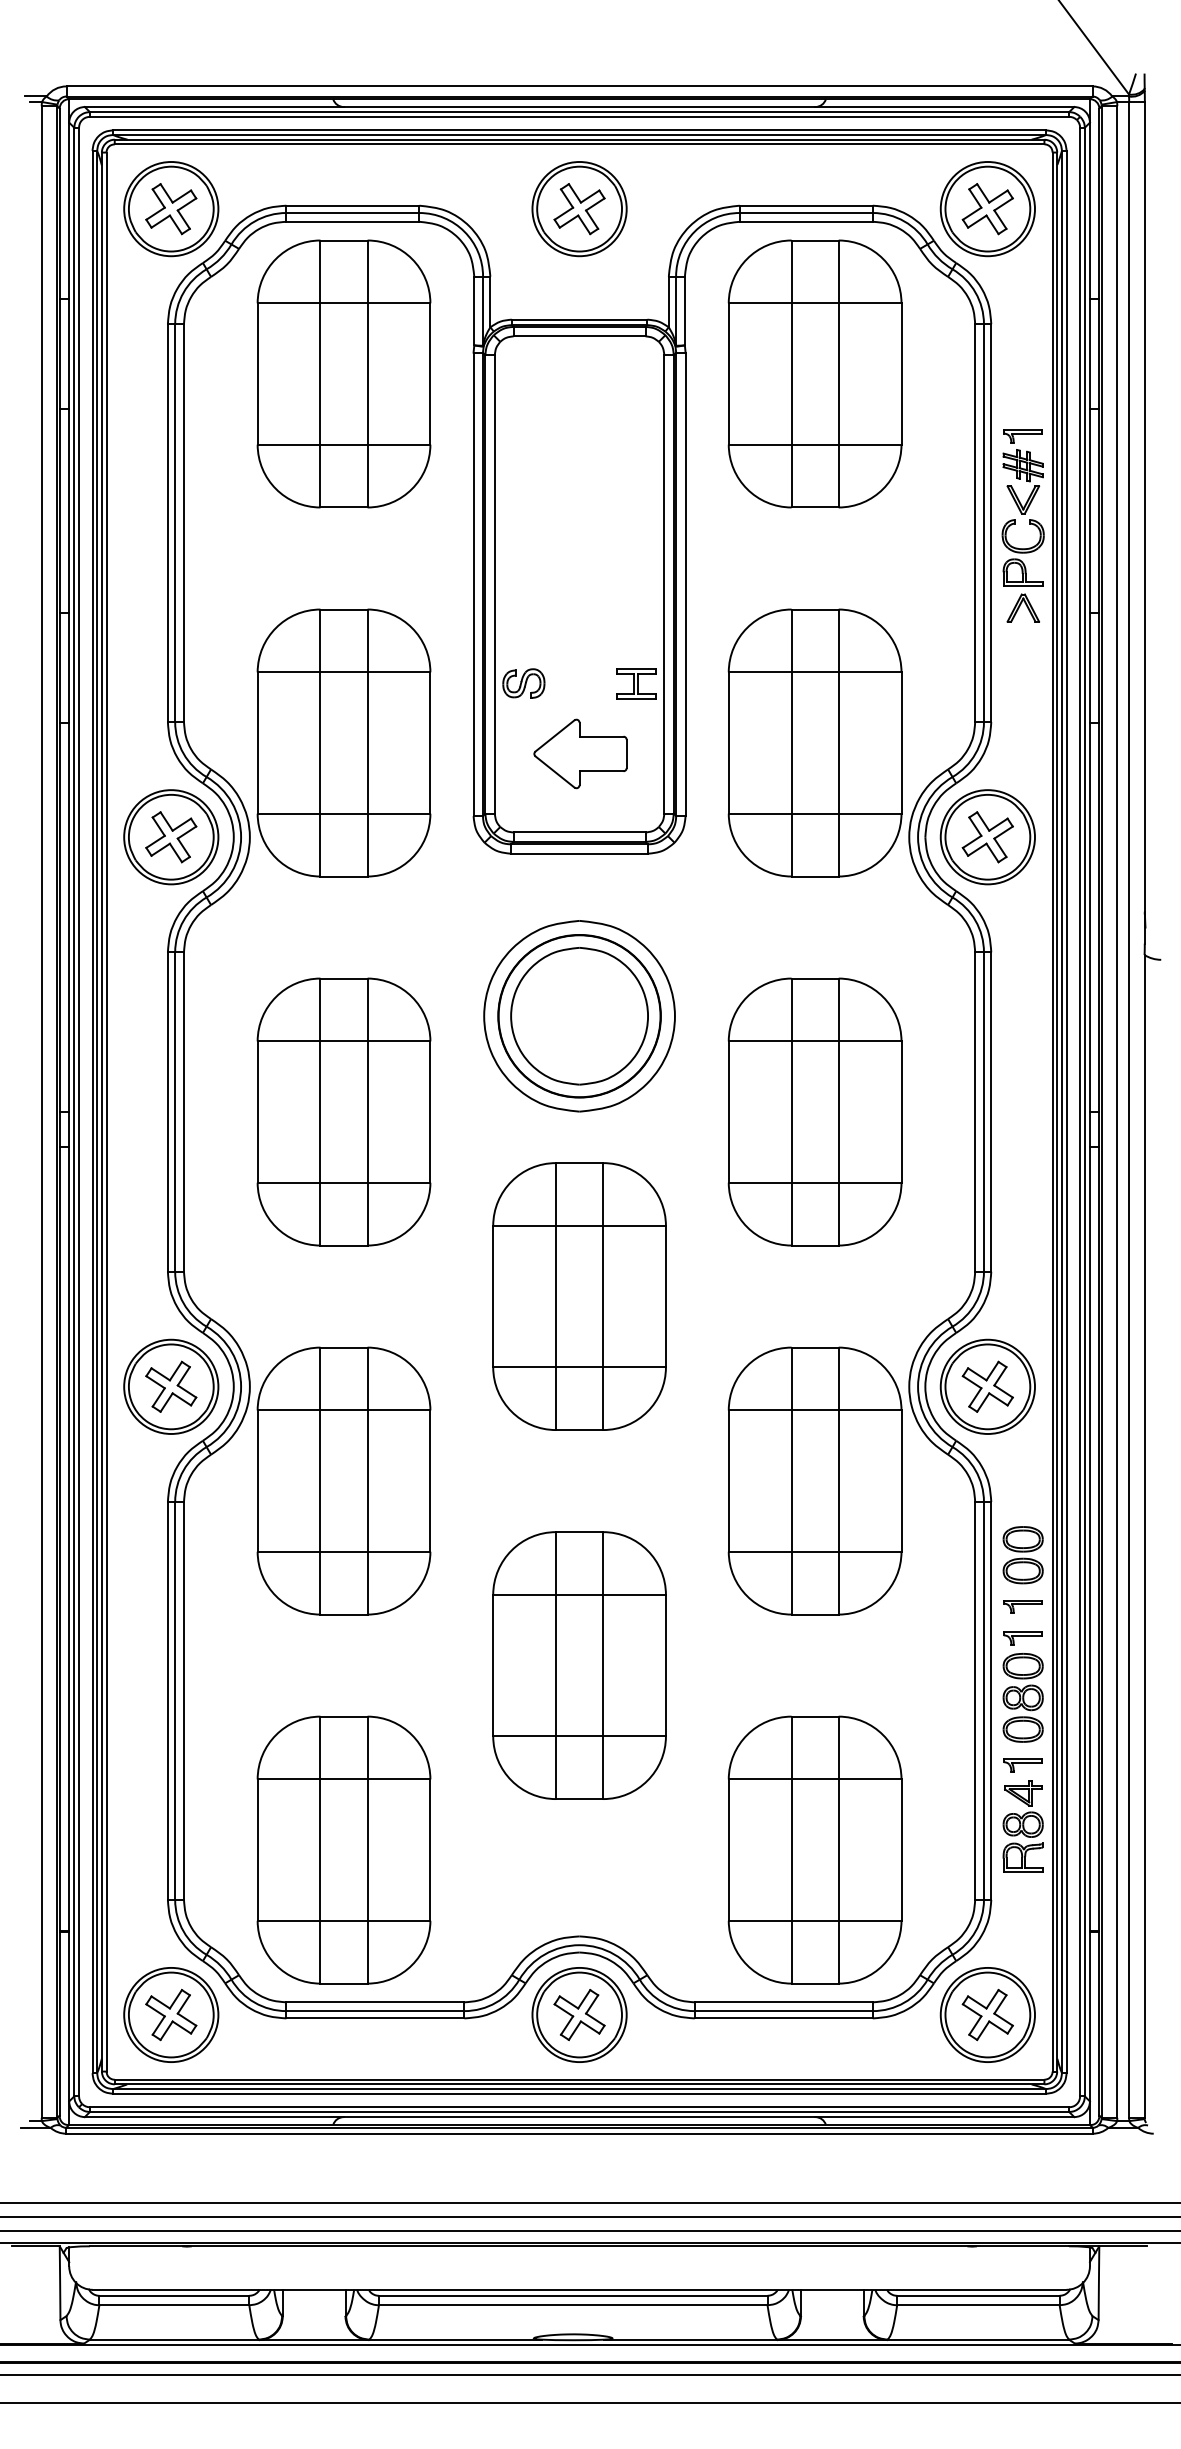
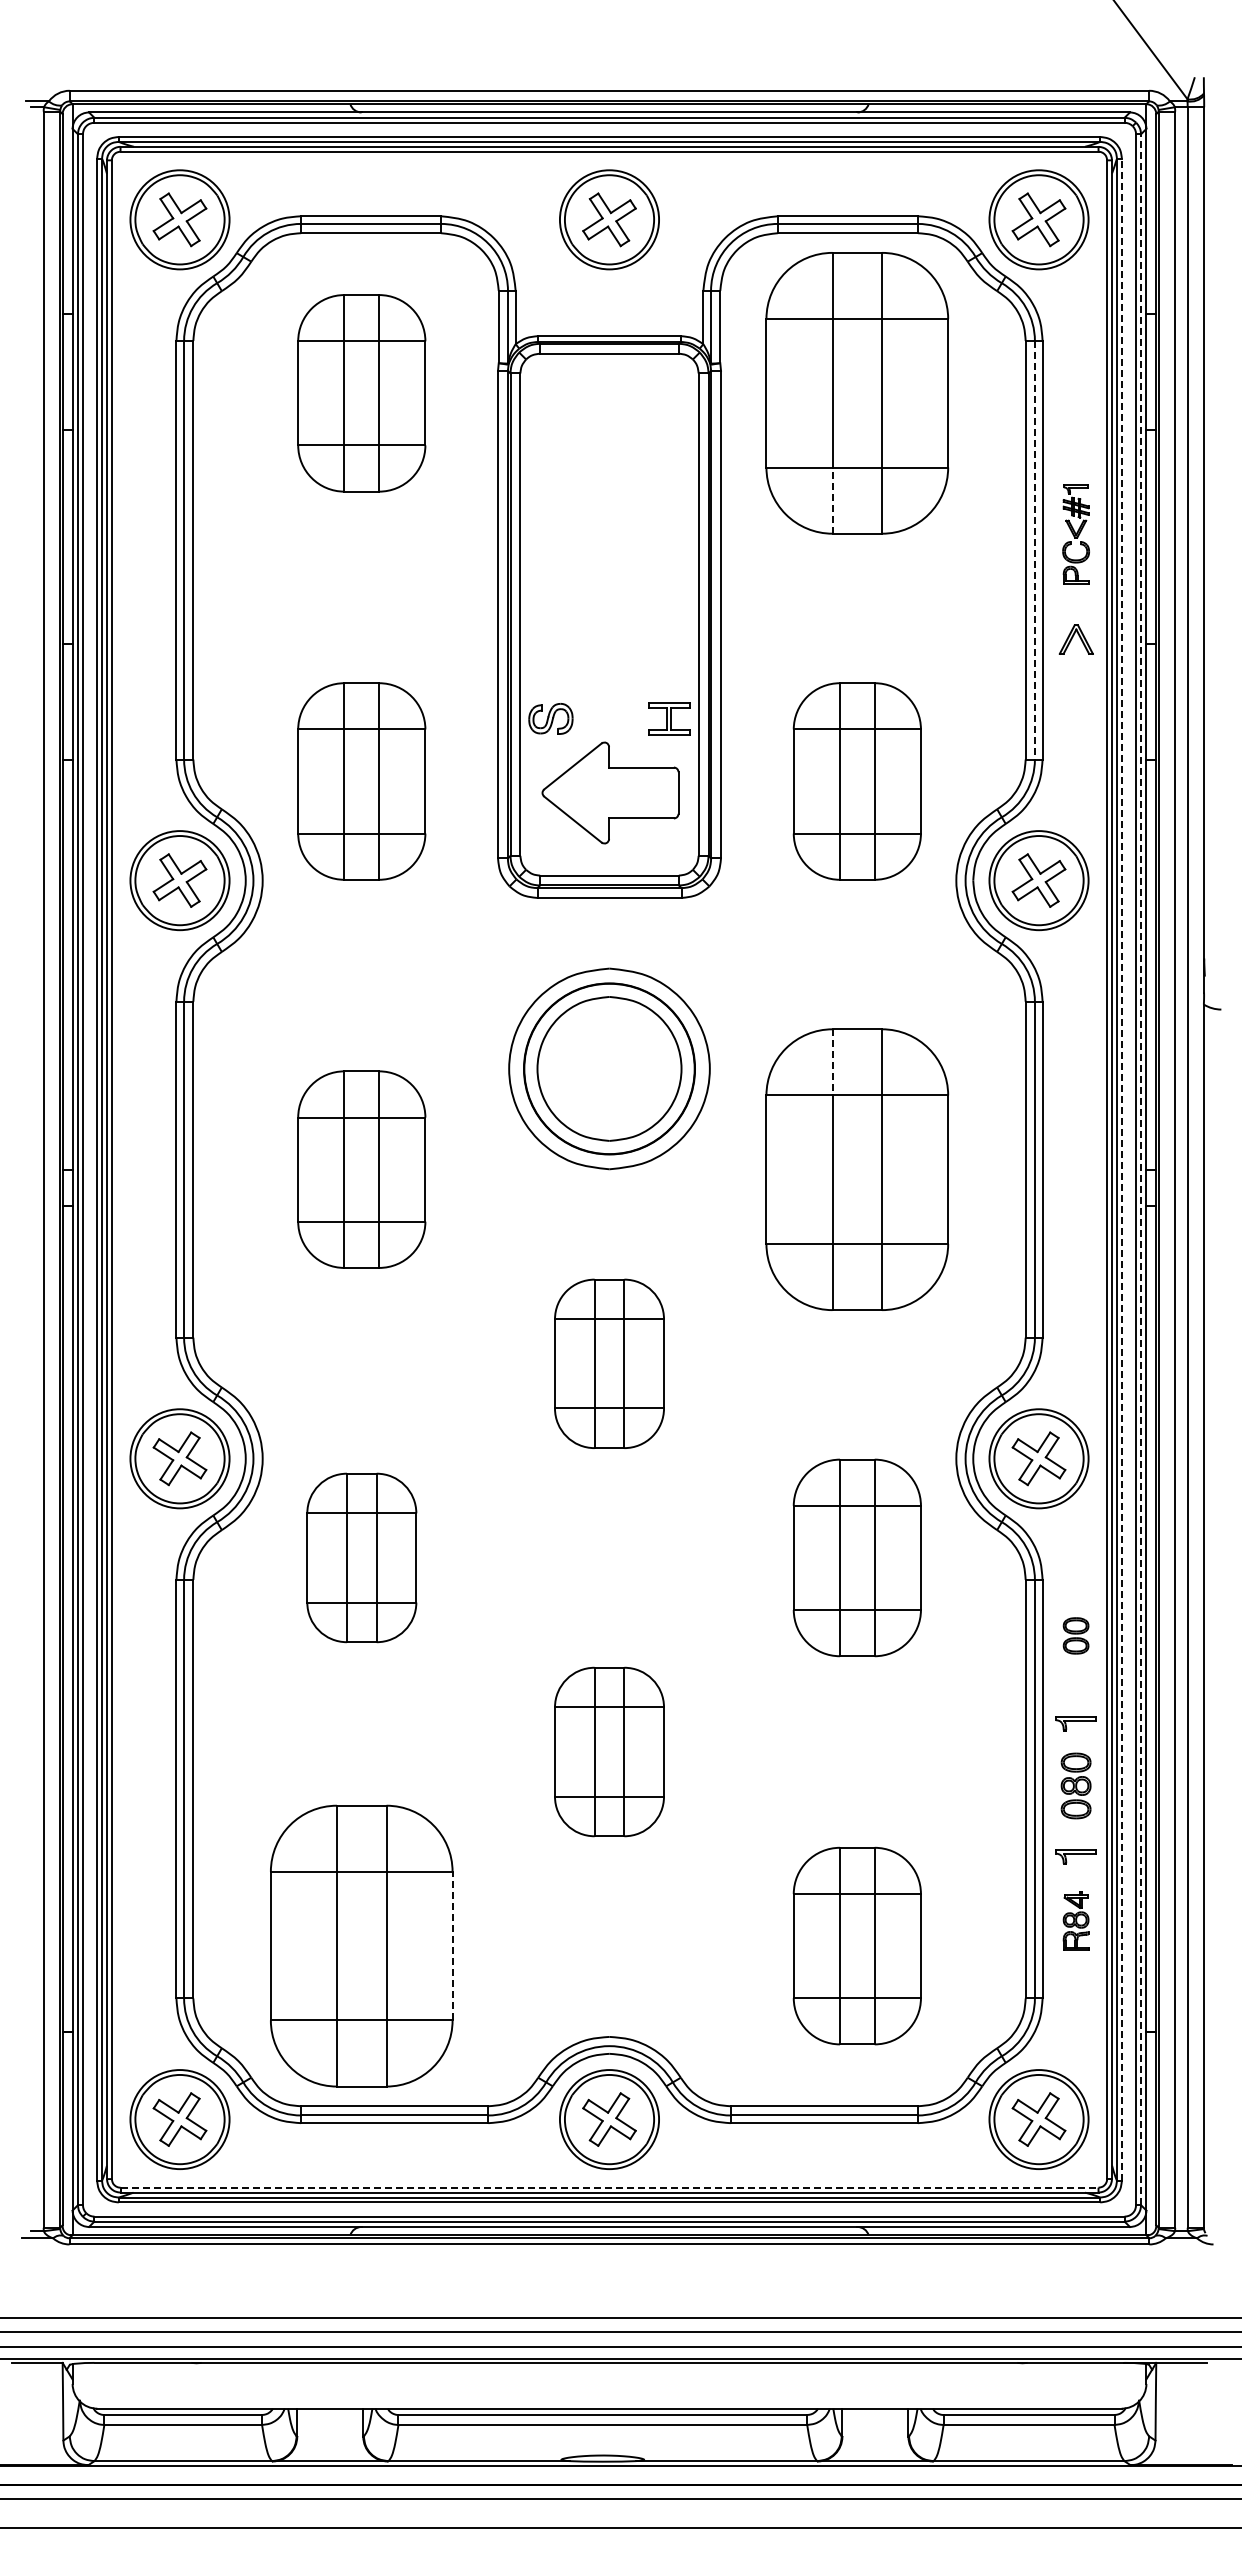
part: (343, 374) -> (361, 393), size x0.7
line: (791, 475) -> (832, 500), solid -> dashed
part: (1022, 508) -> (1075, 534), size x0.6
line: (983, 523) -> (1034, 550), solid -> dashed
part: (343, 743) -> (361, 781), size x0.7
part: (815, 743) -> (857, 781), size x0.7
part: (580, 753) -> (610, 792), size x1.4
line: (791, 1010) -> (832, 1062), solid -> dashed
part: (343, 1111) -> (361, 1169), size x0.7
line: (1066, 1111) -> (1121, 1169), solid -> dashed
line: (1085, 1111) -> (1141, 1169), solid -> dashed
part: (579, 1296) -> (609, 1363), size x0.6
part: (343, 1480) -> (361, 1557), size x0.6
part: (815, 1480) -> (857, 1557), size x0.7
part: (1022, 1554) -> (1075, 1635), size x0.6
part: (1022, 1607) -> (1075, 1690), removed
part: (579, 1665) -> (609, 1751), size x0.6
part: (1022, 1697) -> (1075, 1785), size x0.7
part: (1022, 1825) -> (1075, 1920), size x0.6
line: (430, 1849) -> (452, 1945), solid -> dashed
part: (815, 1849) -> (857, 1945), size x0.7
line: (579, 2079) -> (609, 2187), solid -> dashed

